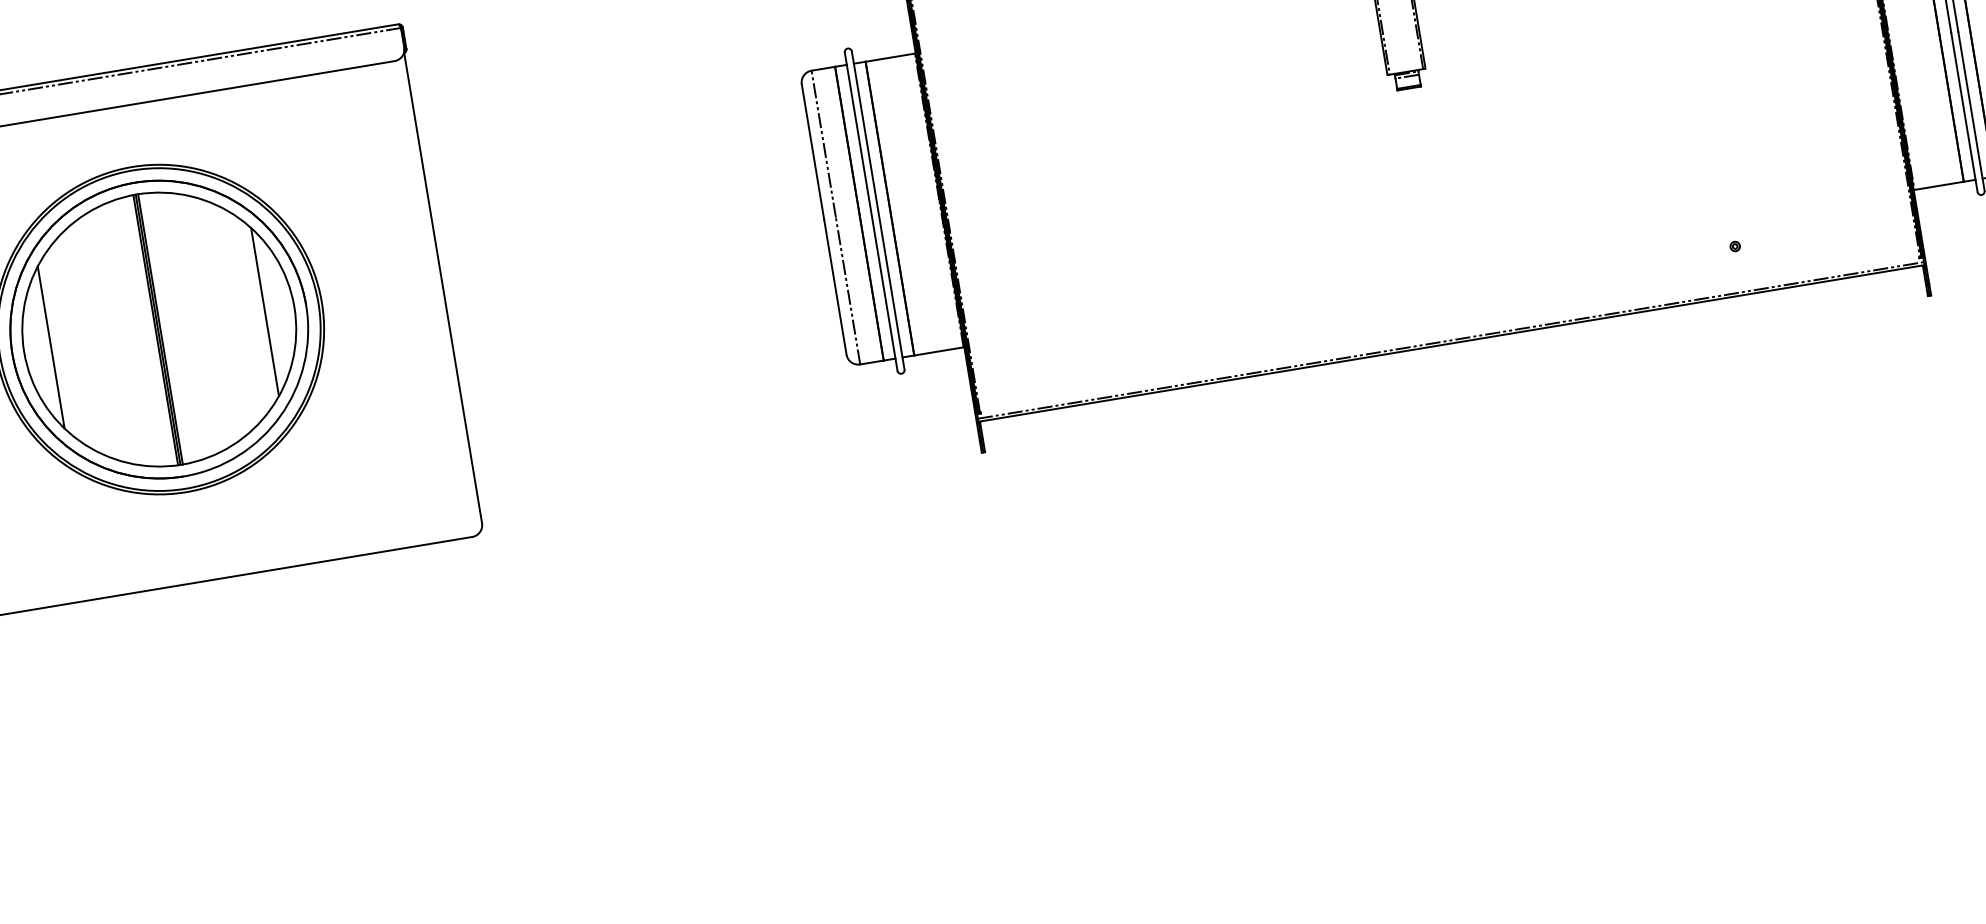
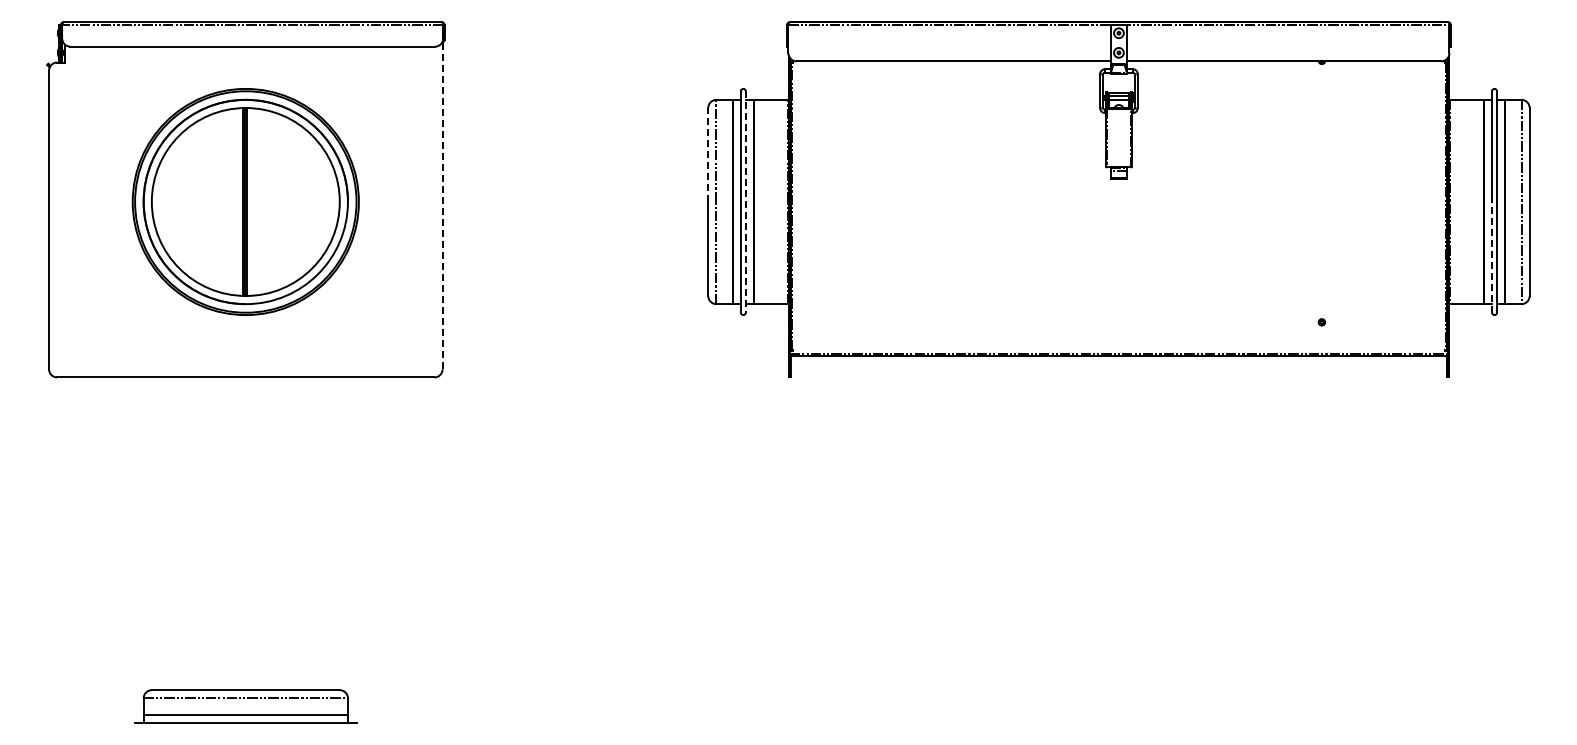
line: (1964, 111) -> (1492, 256), solid -> dashed
line: (813, 152) -> (708, 155), solid -> dashed
line: (877, 211) -> (745, 202), solid -> dashed
line: (442, 287) -> (442, 205), solid -> dashed
line: (265, 311) -> (319, 201), removed
line: (50, 346) -> (170, 201), removed

